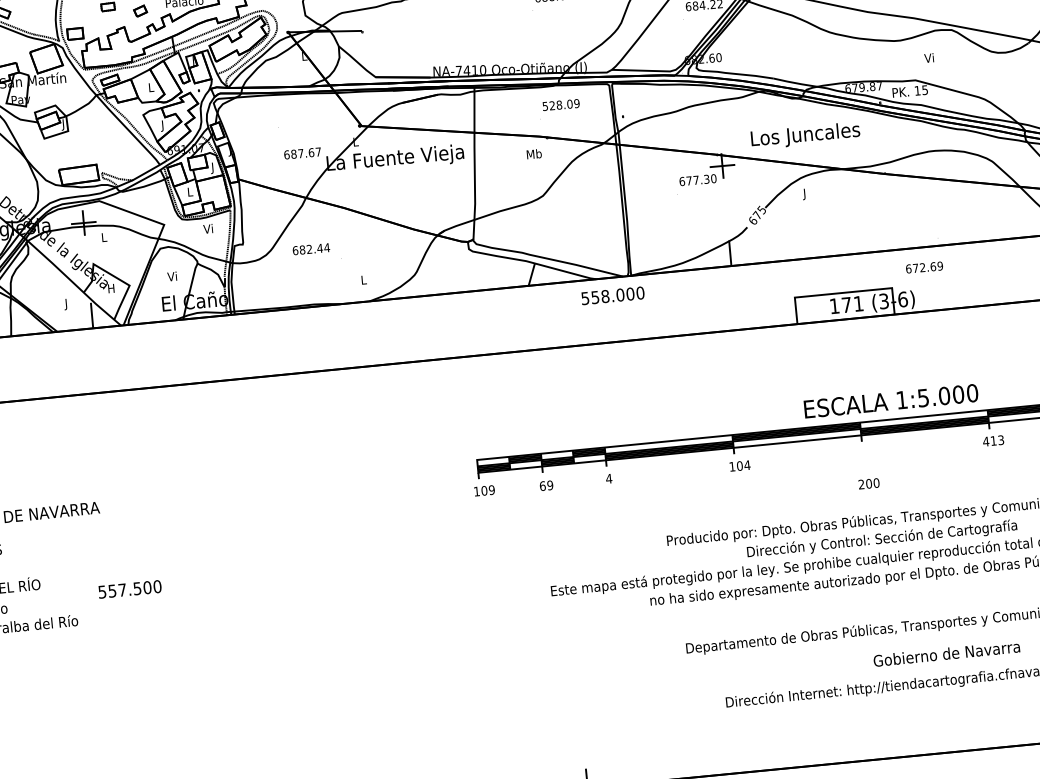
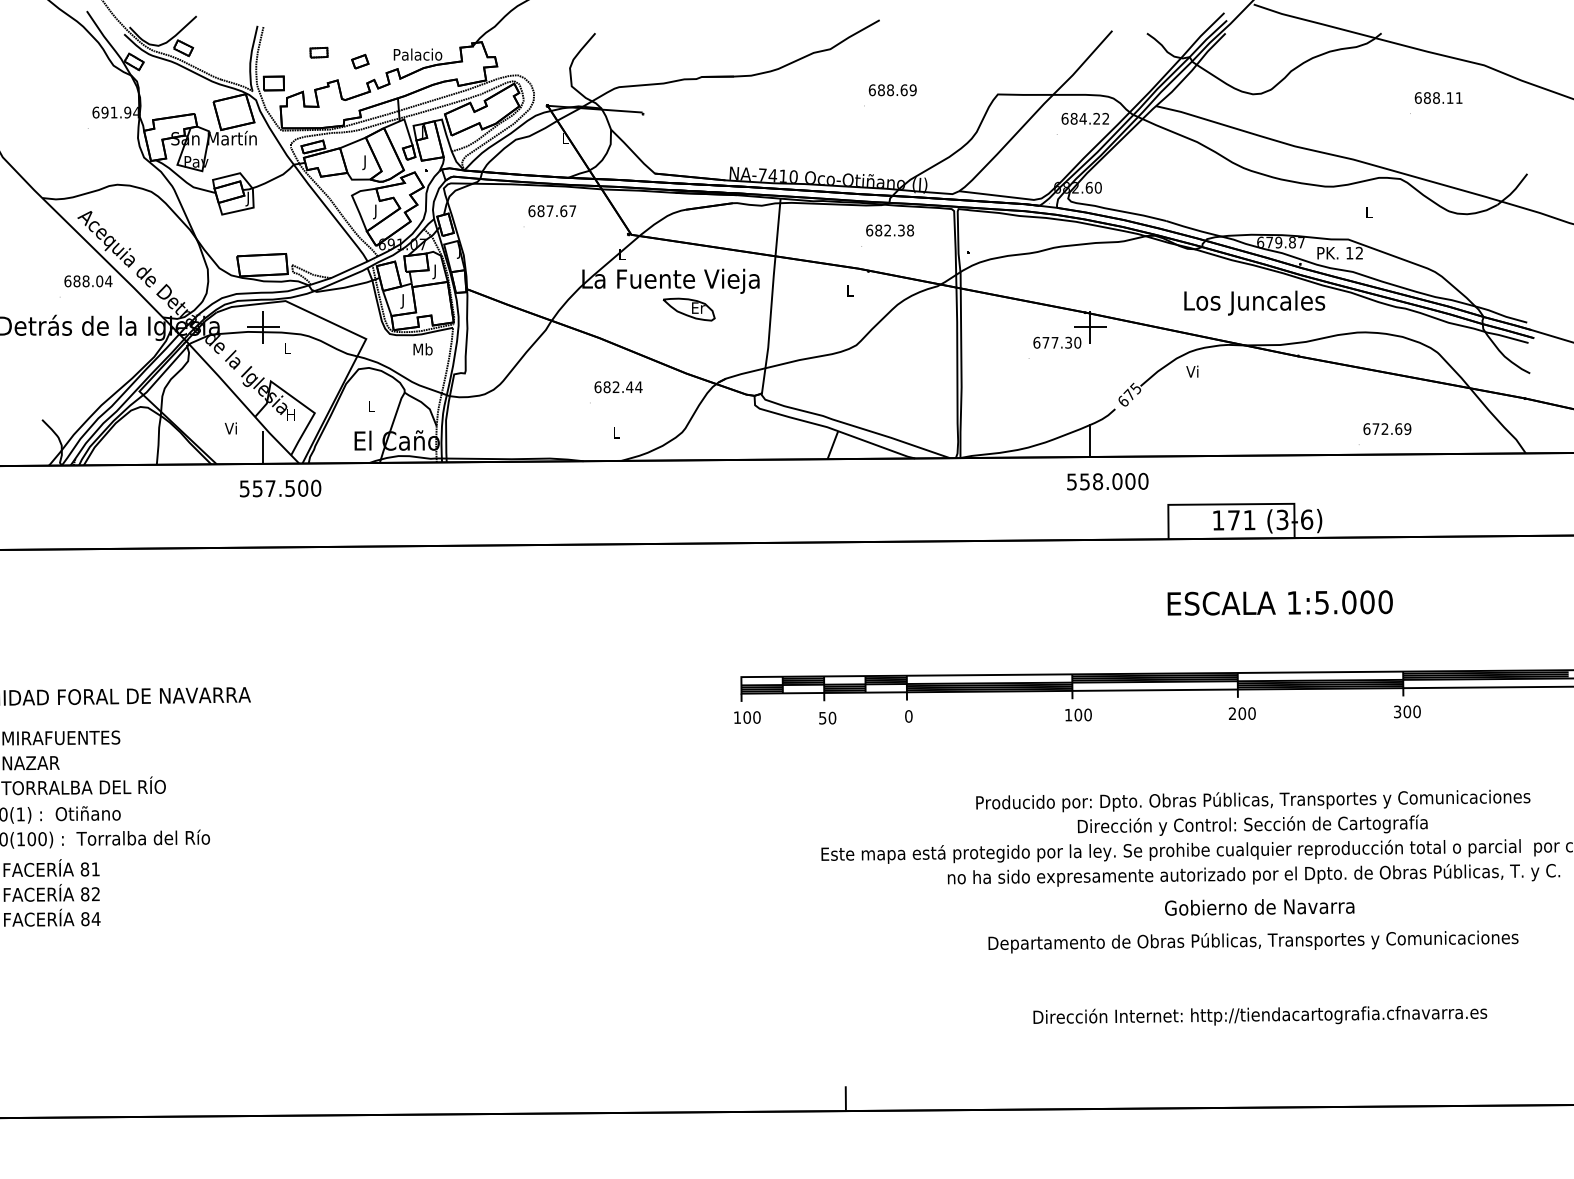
text: (929, 58) -> (1368, 212), Vi -> L
text: (151, 88) -> (365, 162), L -> J
text: (924, 89) -> (1358, 252), 15 -> 12
text: (561, 104) -> (890, 230), 528.09 -> 682.38
text: (805, 135) -> (1254, 302), moved
text: (302, 153) -> (551, 211), moved
text: (533, 154) -> (849, 290), Mb -> L
part: (410, 179) -> (688, 309), added
text: (190, 193) -> (403, 301), L -> J
text: (804, 193) -> (1192, 372), J -> Vi
text: (208, 229) -> (422, 349), Vi -> Mb
text: (311, 249) -> (618, 387), moved
text: (924, 267) -> (1387, 428), moved
text: (172, 276) -> (370, 406), Vi -> L
text: (612, 295) -> (1107, 481), moved
text: (65, 304) -> (230, 429), J -> Vi
text: (890, 400) -> (1279, 602), moved
text: (992, 440) -> (1406, 711), 413 -> 300
text: (747, 464) -> (1088, 714), 104 -> 100
text: (608, 478) -> (908, 716), 4 -> 0
text: (869, 483) -> (1242, 713), moved
text: (546, 485) -> (827, 717), 69 -> 50
text: (491, 490) -> (756, 717), 109 -> 100
text: (130, 589) -> (280, 488), moved
text: (946, 654) -> (1259, 907), moved

